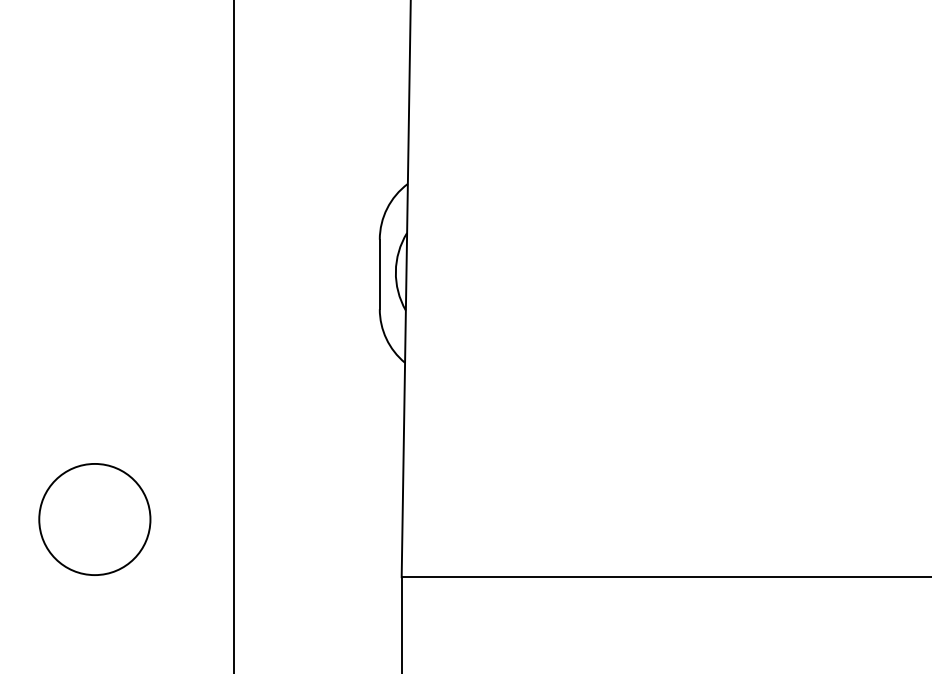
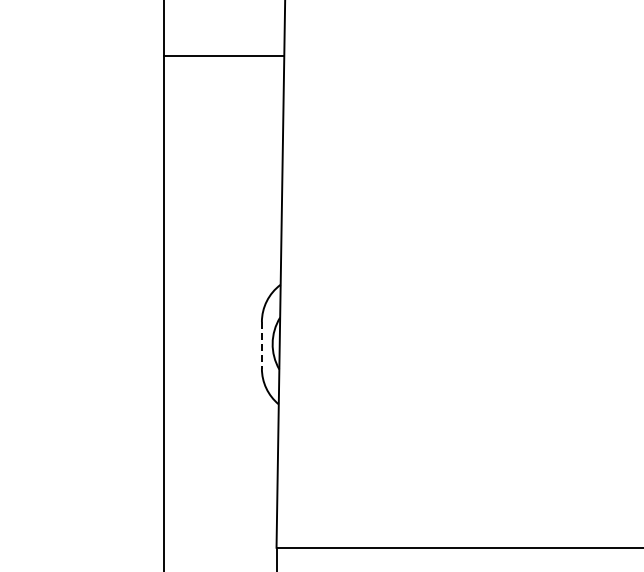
line: (379, 274) -> (261, 345), solid -> dashed
circle: (95, 519) -> (71, 509), removed

